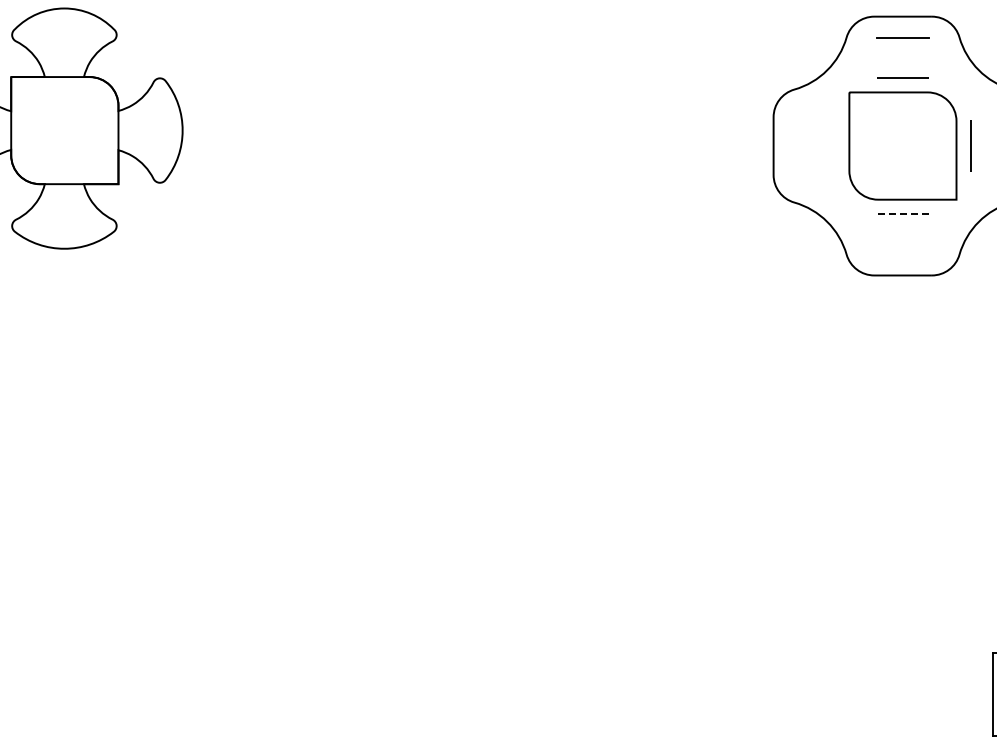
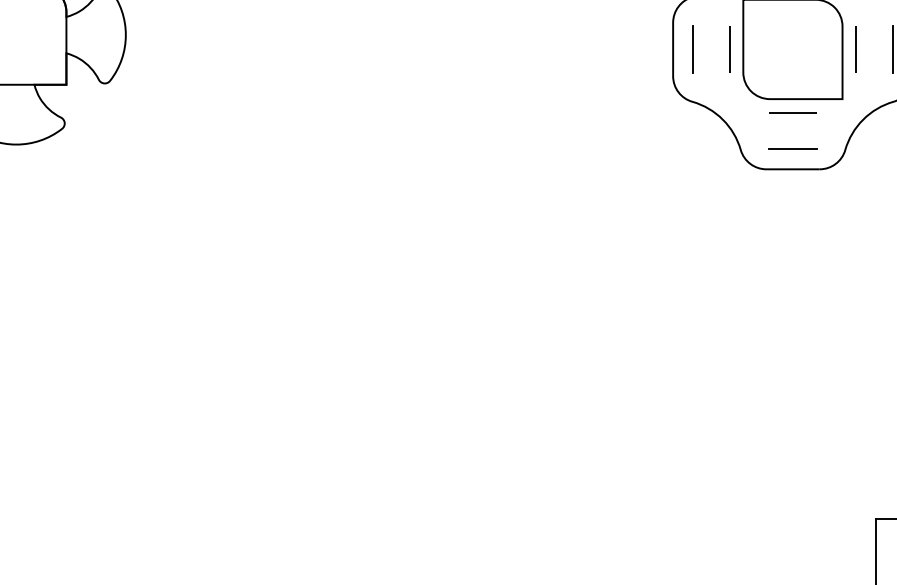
line: (795, 145) -> (693, 48), added
line: (834, 145) -> (729, 48), added
line: (902, 214) -> (792, 112), dashed -> solid
line: (902, 253) -> (792, 148), added

